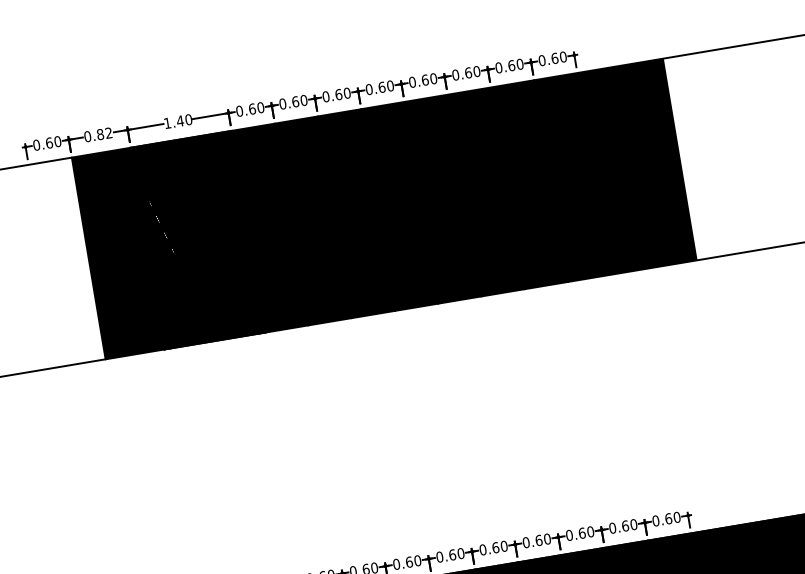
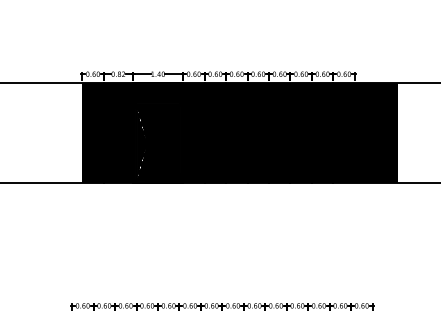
fill: (66, 262) -> (92, 133), added

